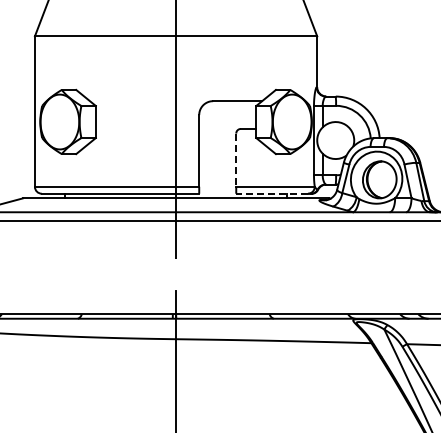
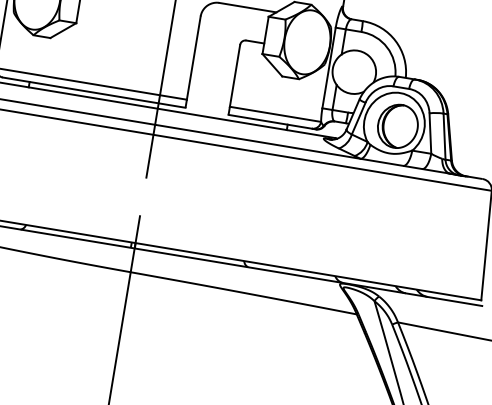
line: (236, 160) -> (235, 76), dashed -> solid
line: (272, 193) -> (270, 121), dashed -> solid

